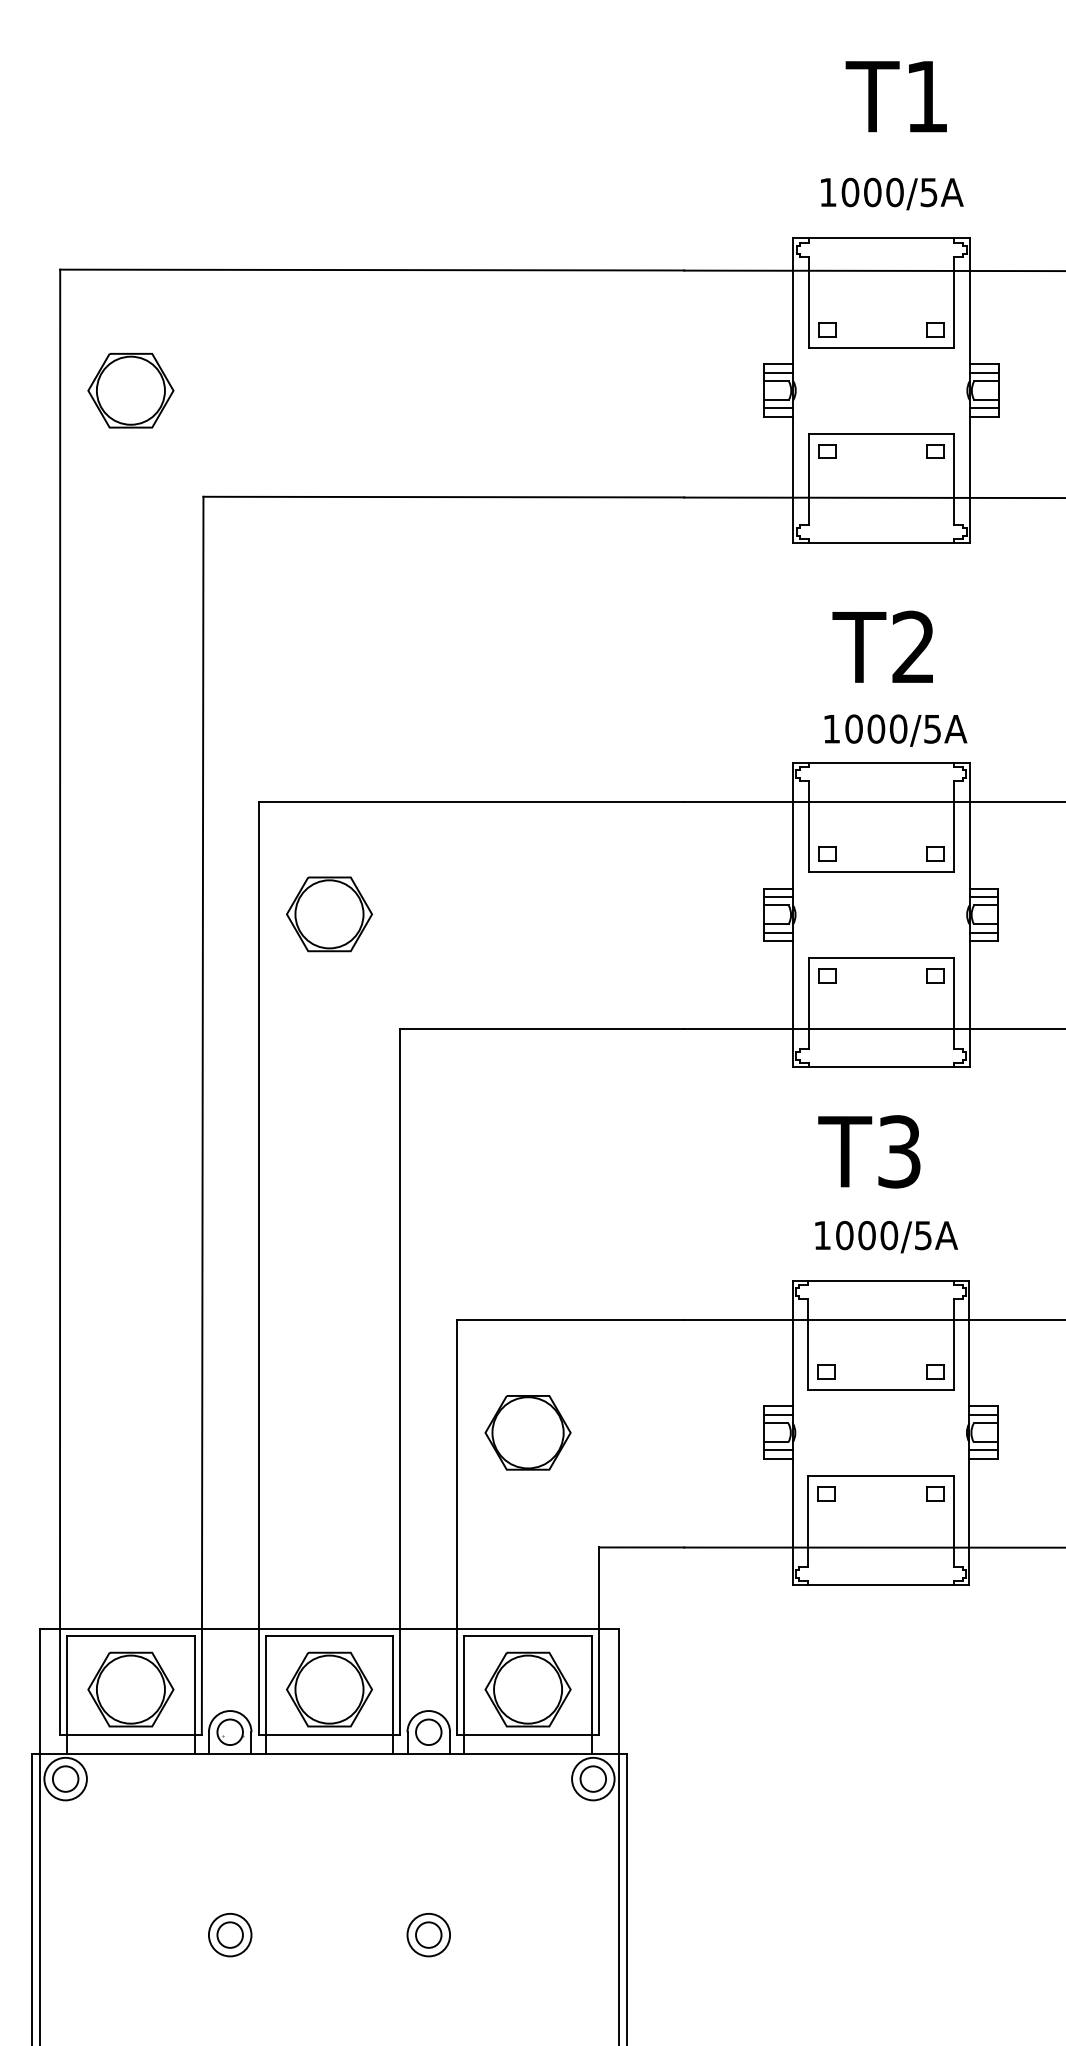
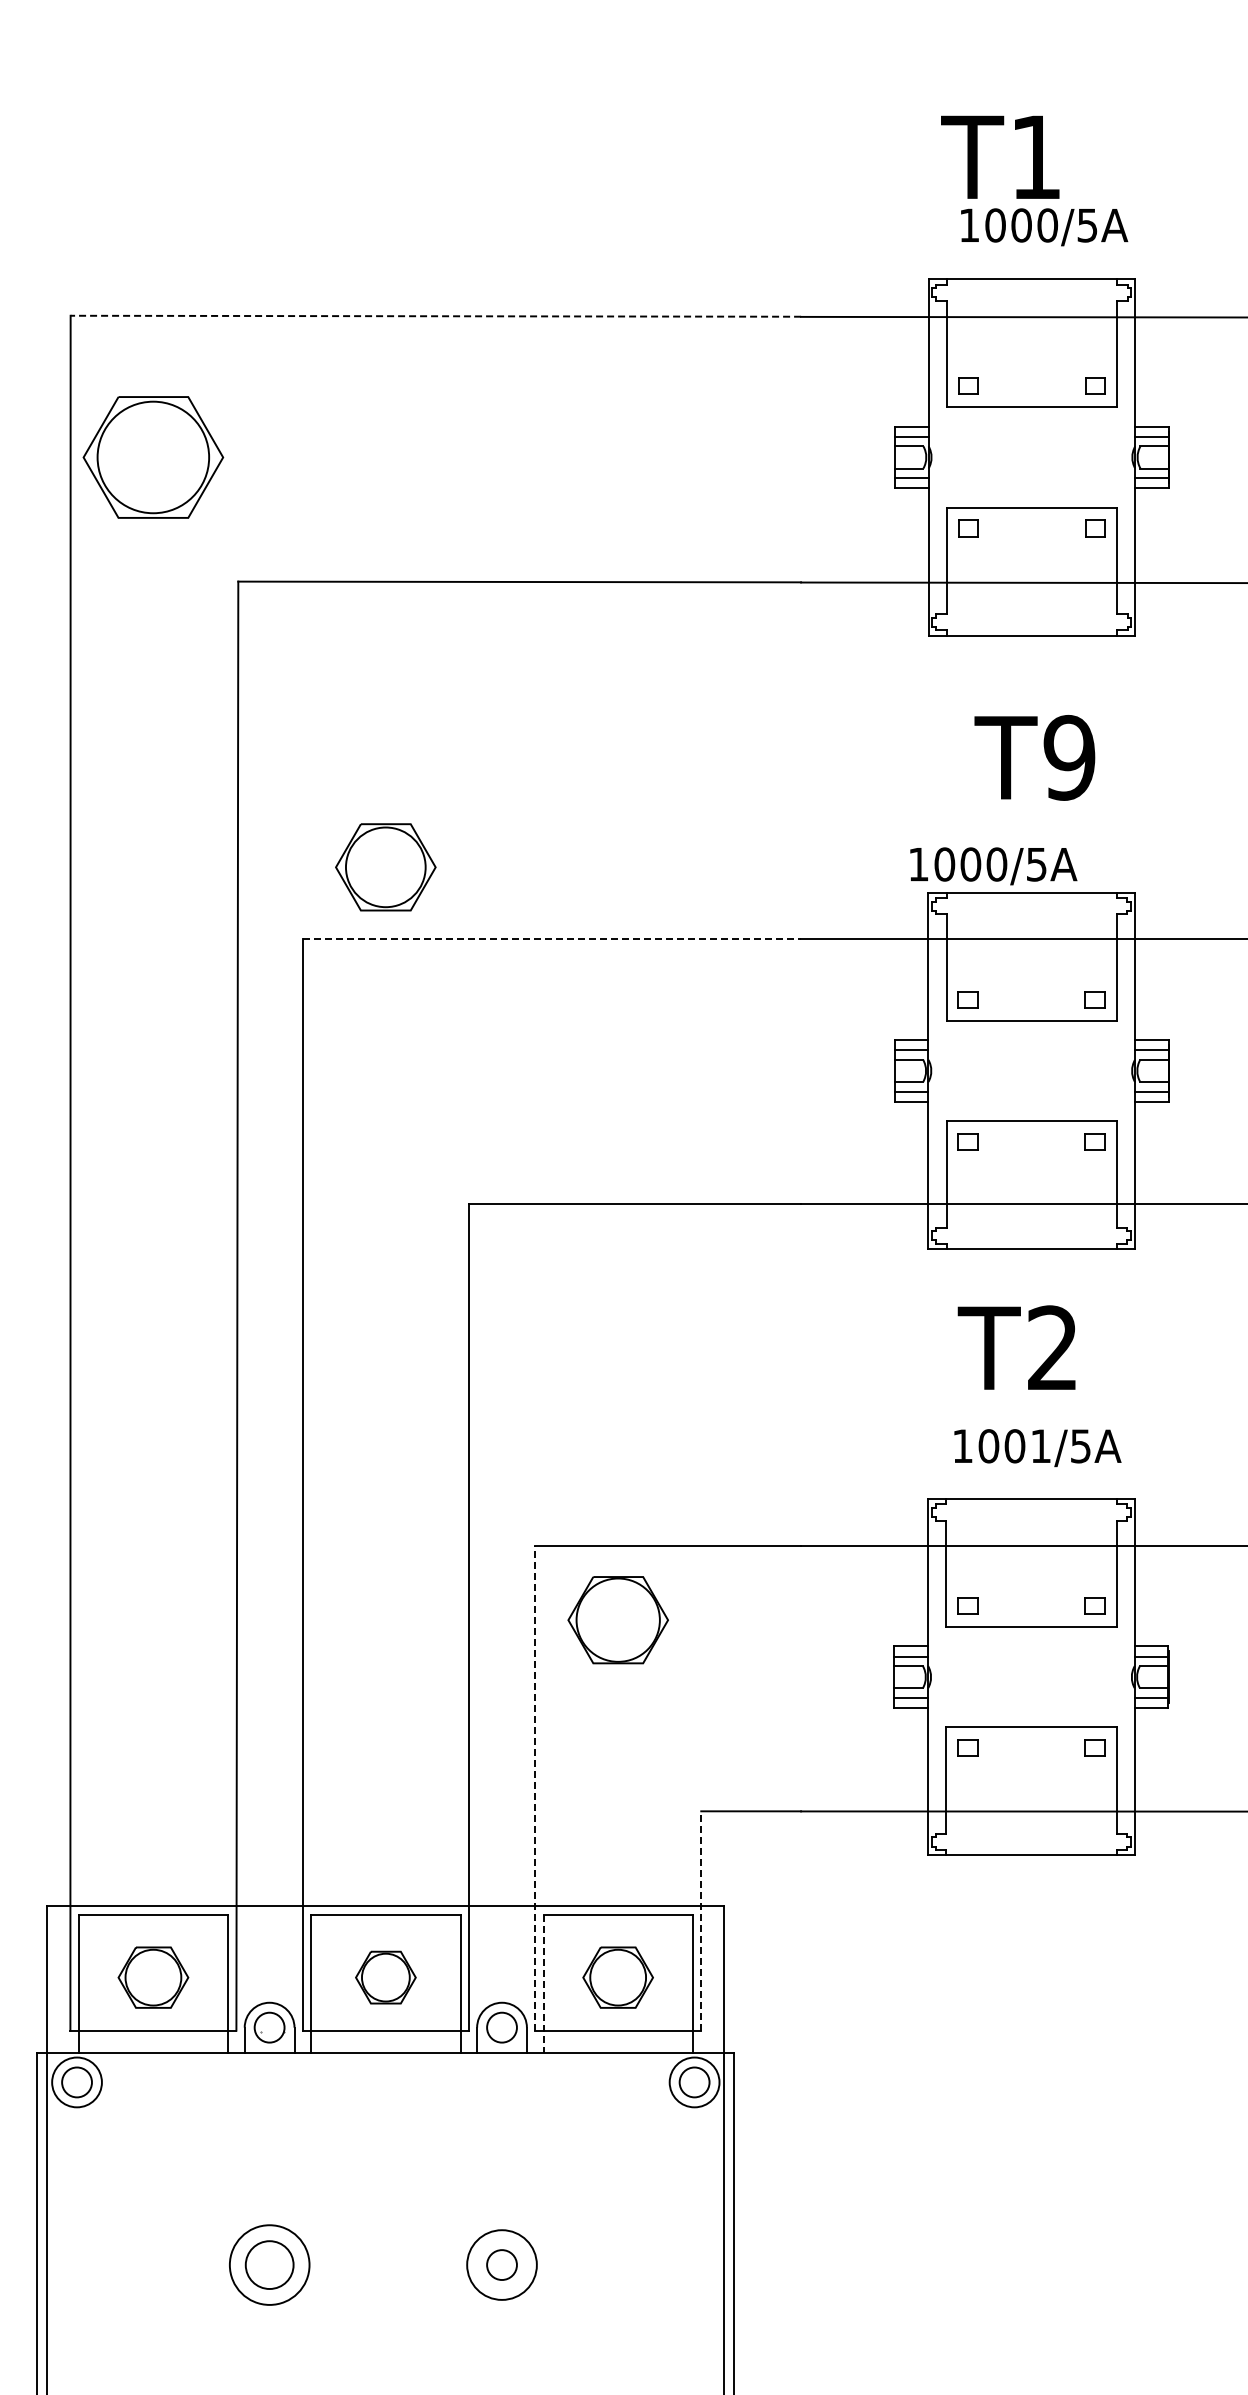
text: (896, 95) -> (1000, 156), moved
line: (371, 270) -> (435, 316), solid -> dashed
part: (131, 390) -> (153, 457), size x1.4
text: (913, 647) -> (1069, 757), T2 -> T9
text: (895, 730) -> (993, 866), moved
line: (471, 801) -> (552, 938), solid -> dashed
part: (329, 914) -> (385, 867), moved
text: (899, 1152) -> (1052, 1348), T3 -> T2
text: (888, 1235) -> (1040, 1446), 1000/5A -> 1001/5A
part: (527, 1433) -> (617, 1620), moved
line: (457, 1527) -> (535, 1788), solid -> dashed
line: (599, 1641) -> (701, 1921), solid -> dashed
part: (131, 1689) -> (153, 1977), size x0.7
part: (329, 1689) -> (385, 1977), size x0.6
part: (527, 1689) -> (617, 1977), size x0.7
line: (464, 1694) -> (543, 1983), solid -> dashed
part: (230, 1934) -> (269, 2264), size x1.6
circle: (428, 1934) -> (501, 2264), size x1.4

